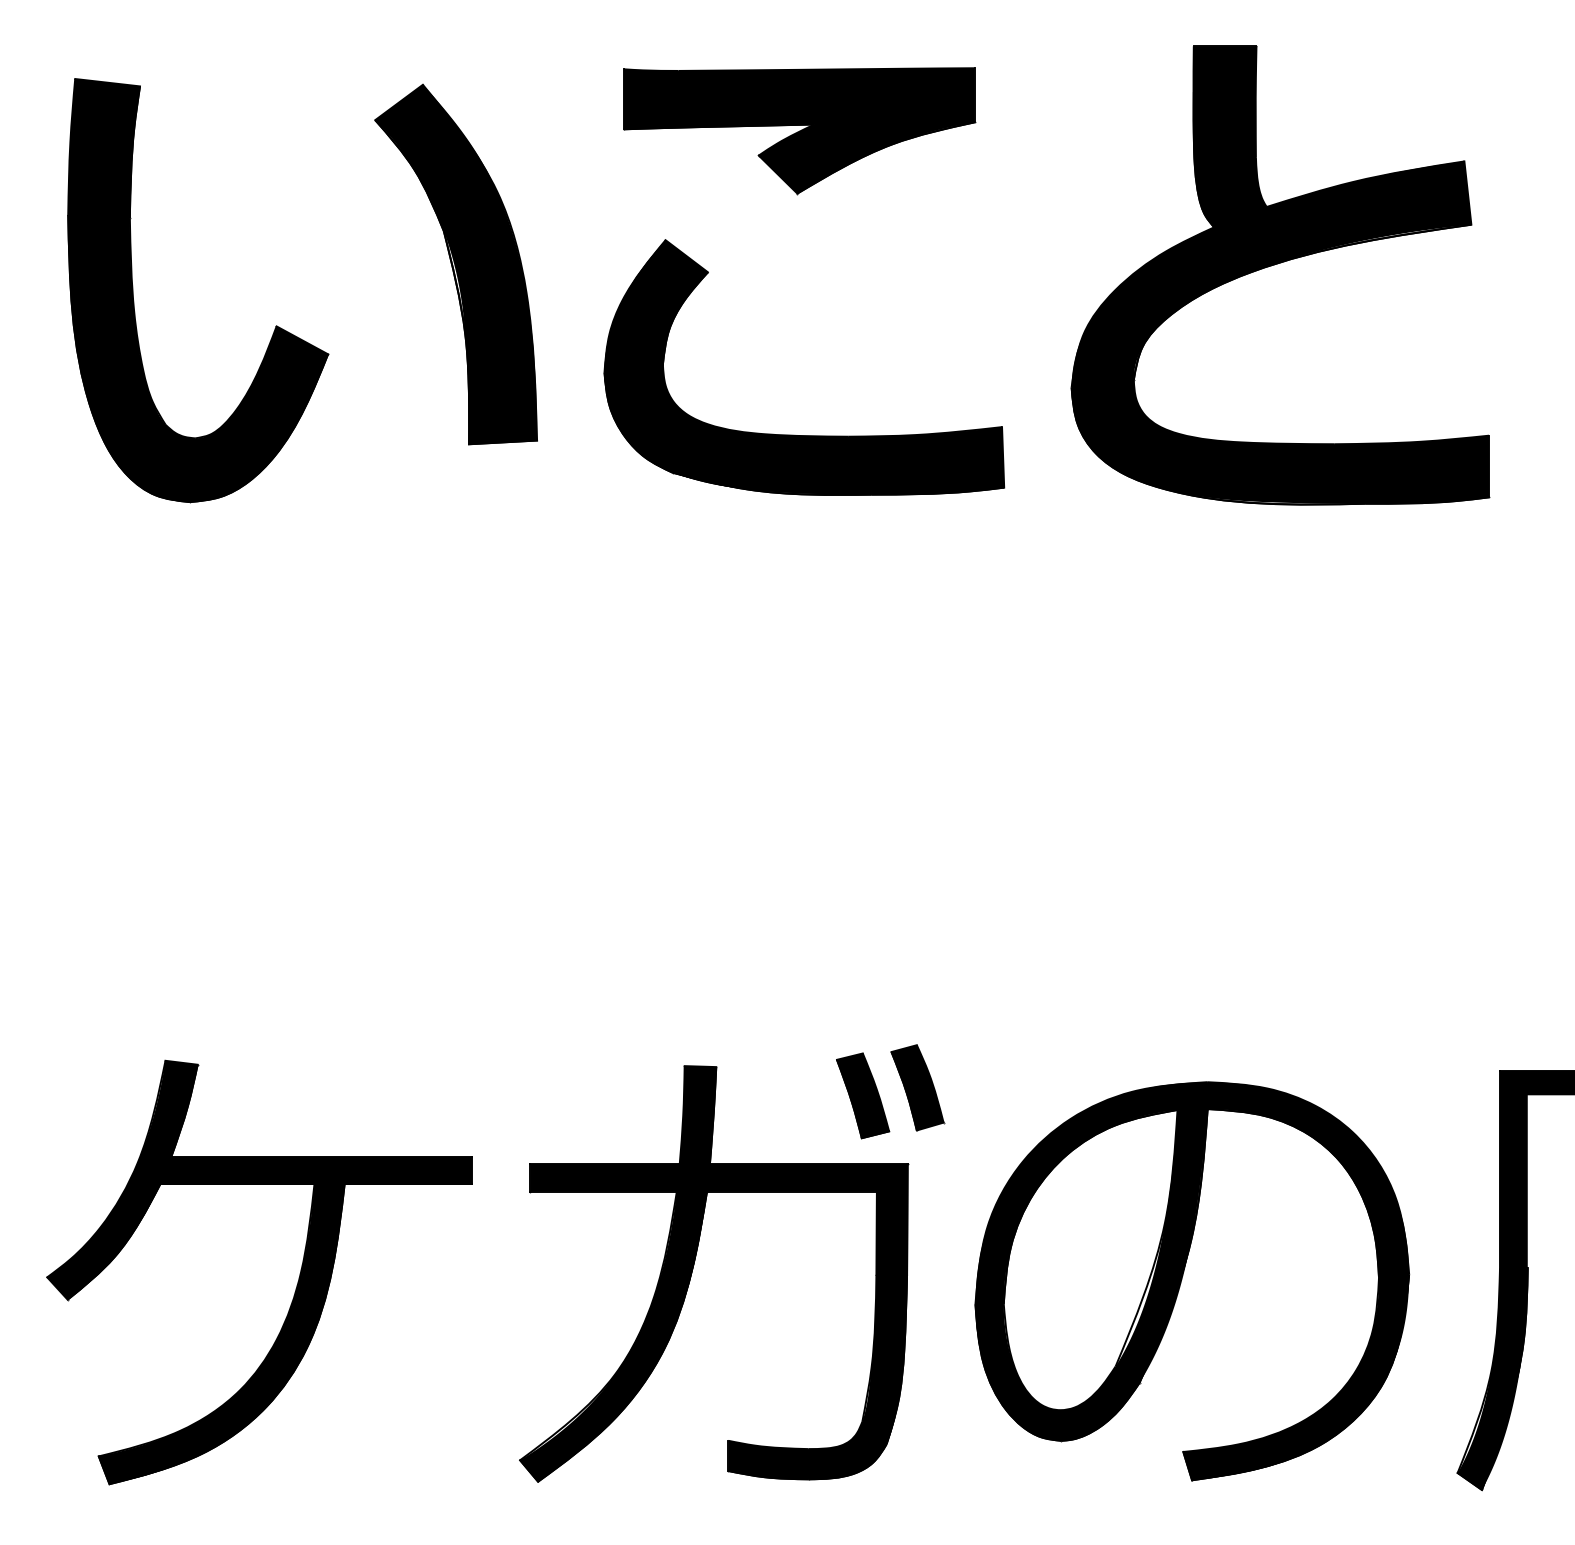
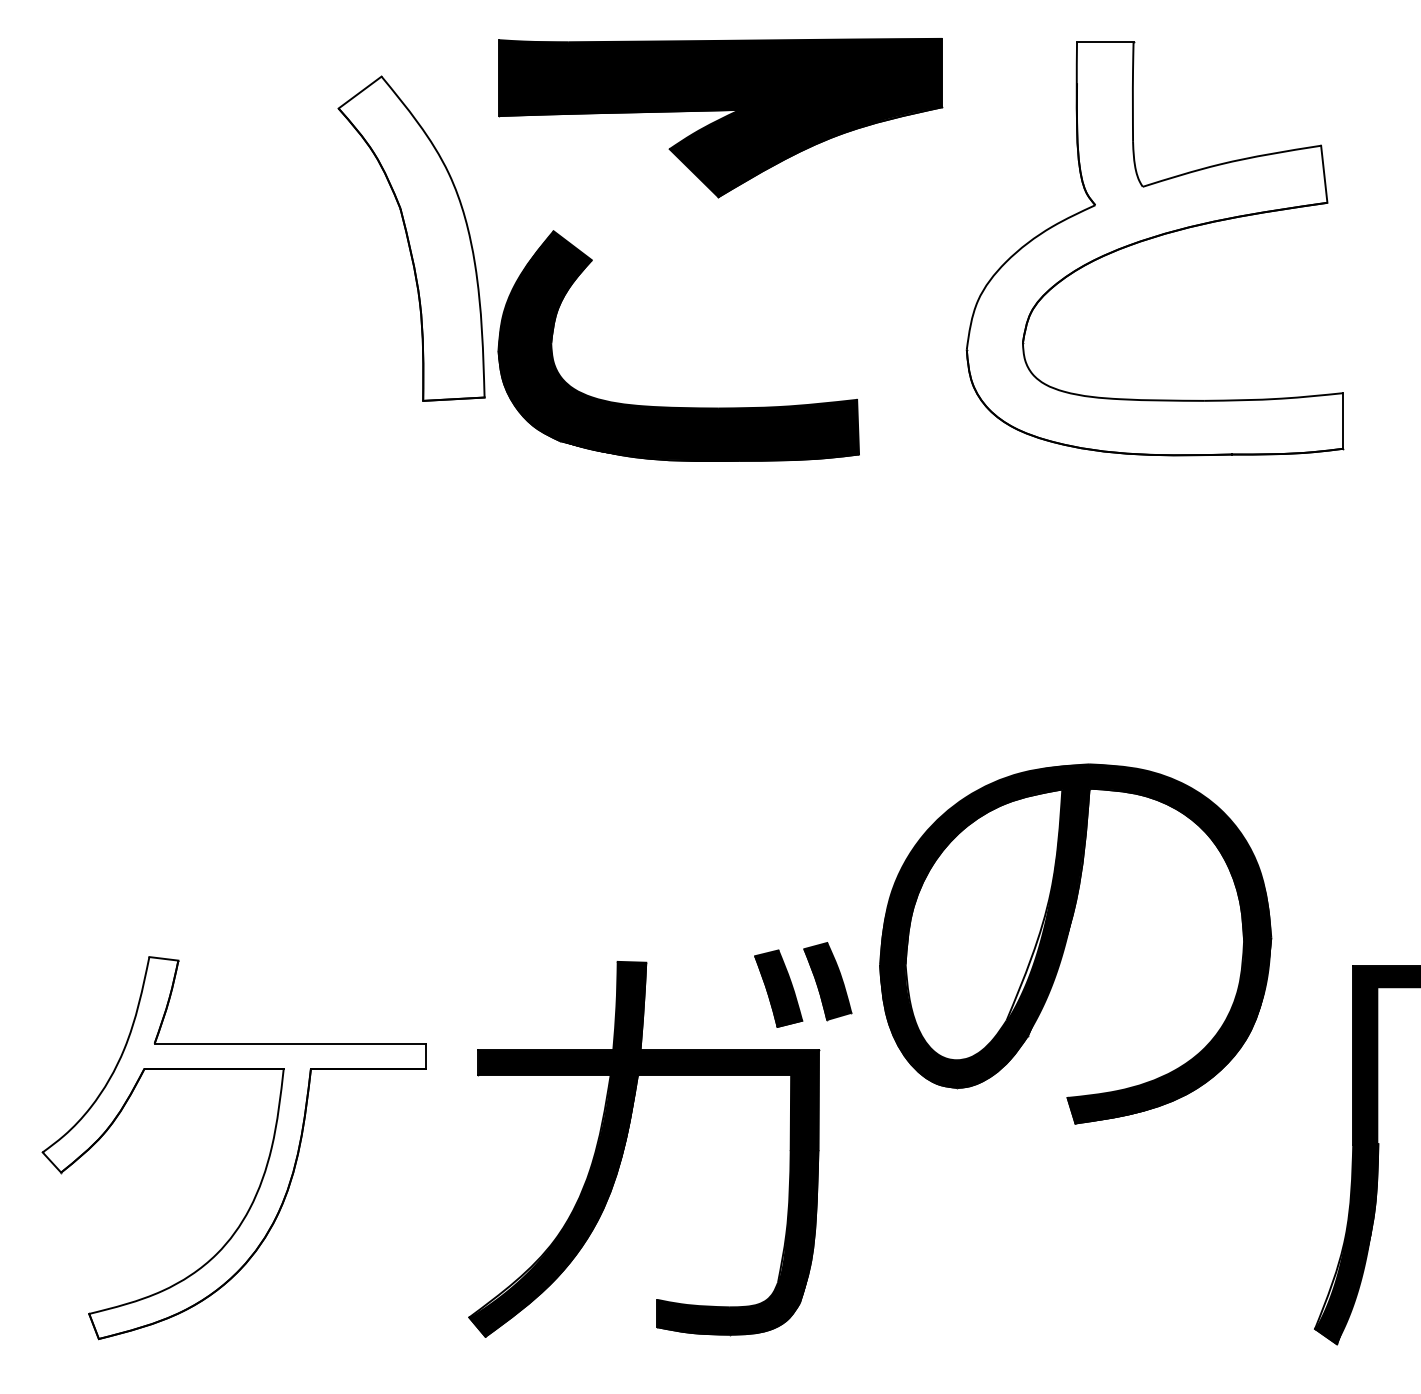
part: (799, 131) -> (721, 118), size x1.4
fill: (456, 264) -> (411, 238), removed
fill: (1280, 274) -> (1155, 247), removed
part: (134, 301) -> (121, 272), removed
part: (794, 434) -> (669, 406), moved
fill: (259, 1272) -> (234, 1148), removed
part: (1182, 1279) -> (1066, 942), moved

